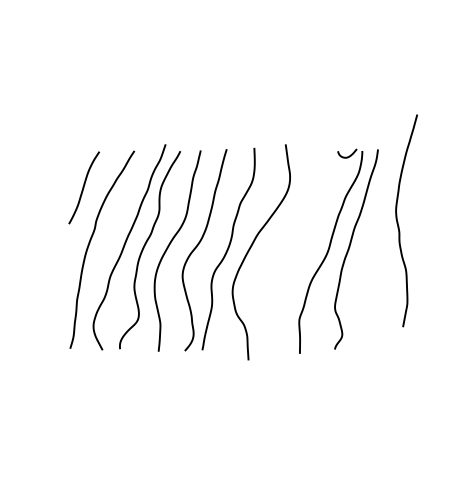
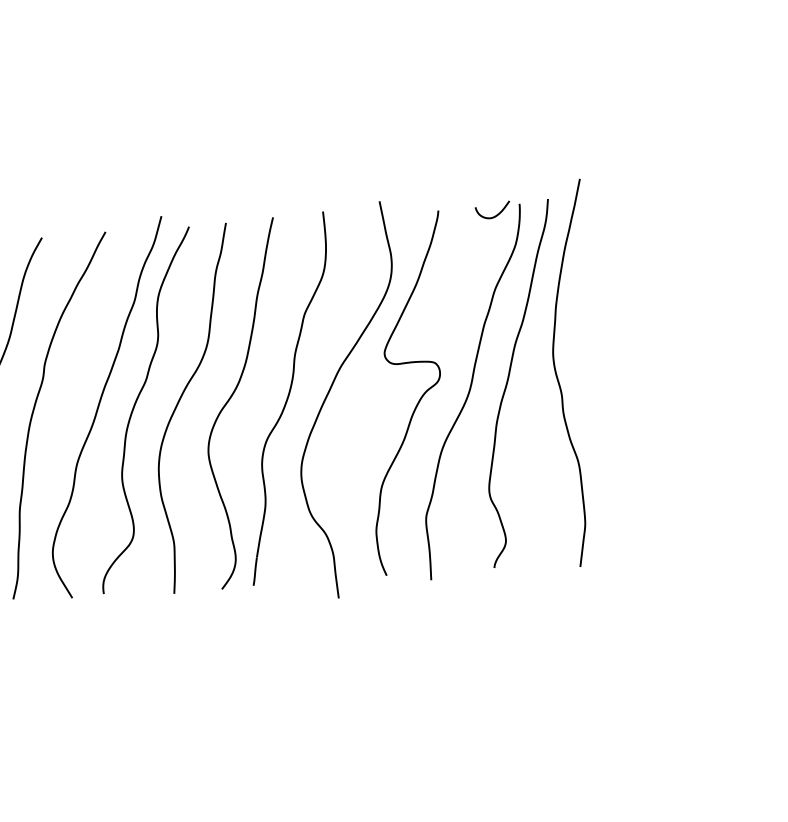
curve: (398, 221) -> (558, 375), moved
curve: (299, 254) -> (418, 399), added

